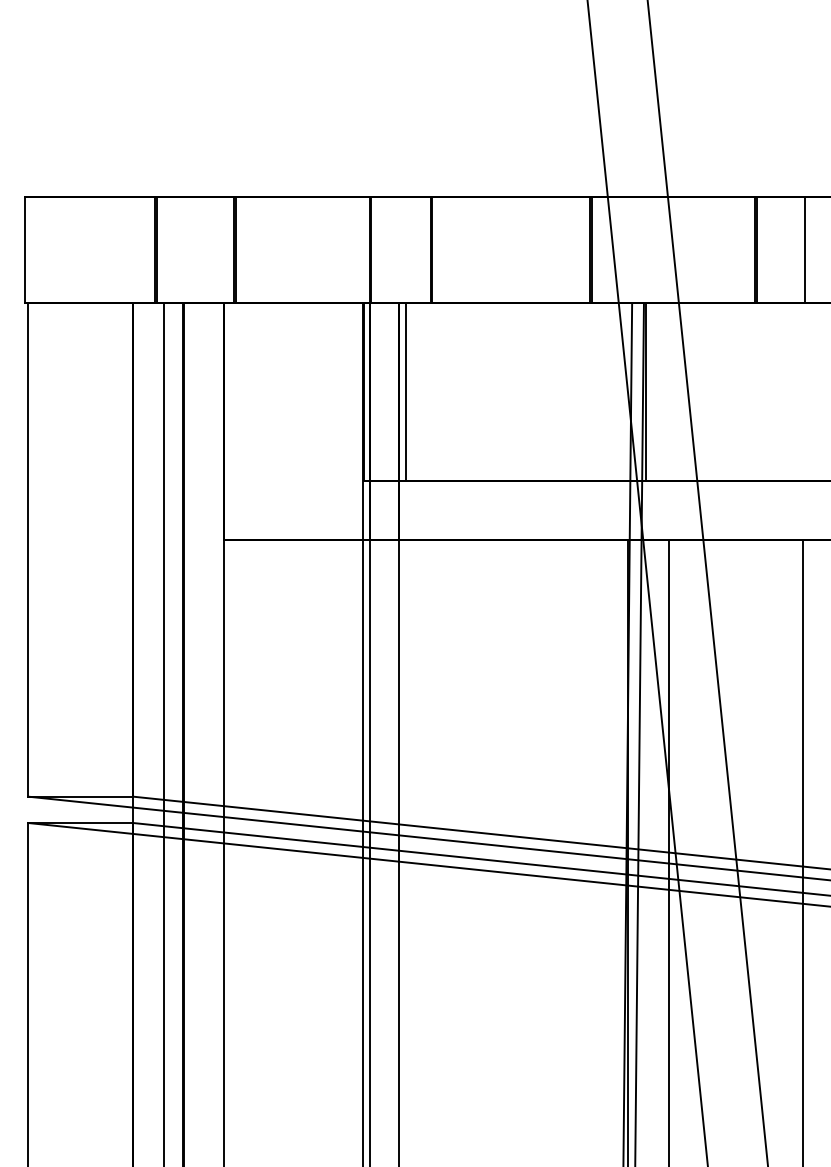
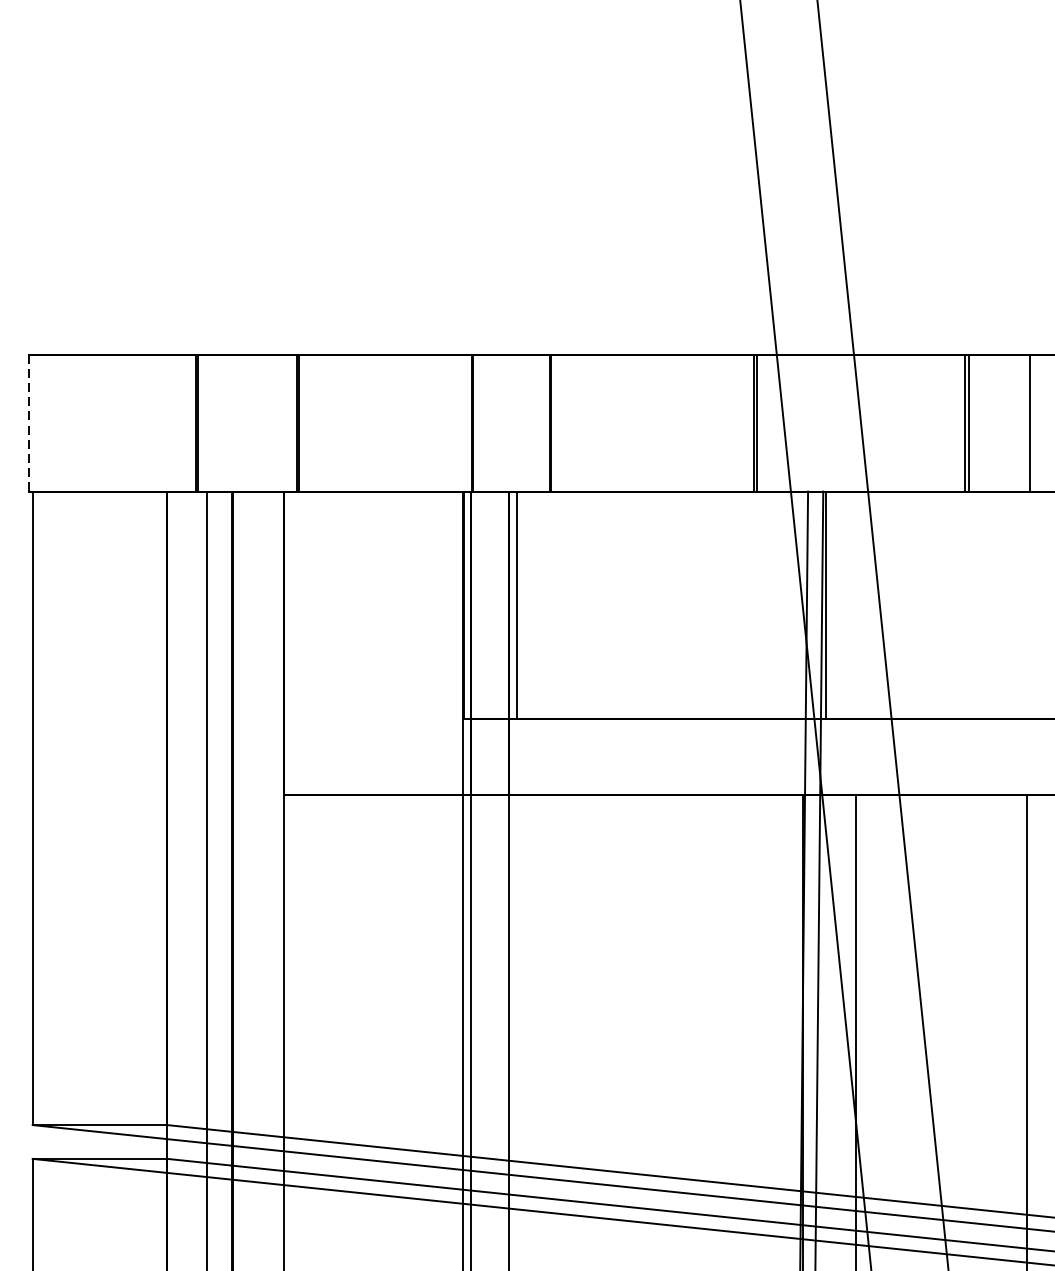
line: (24, 250) -> (28, 424), solid -> dashed

